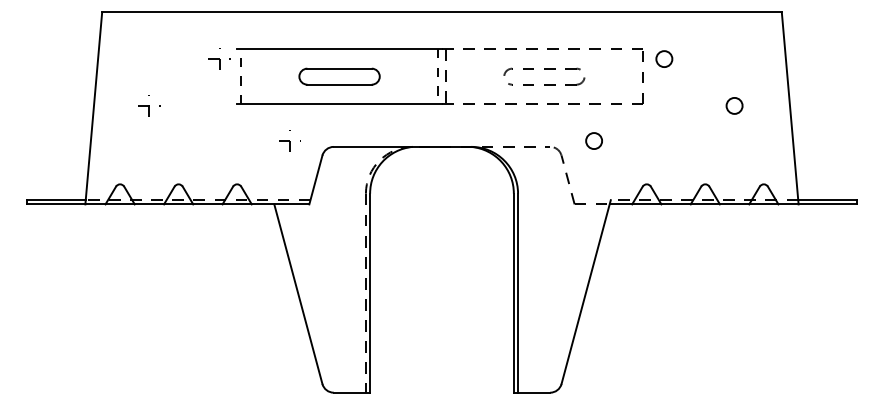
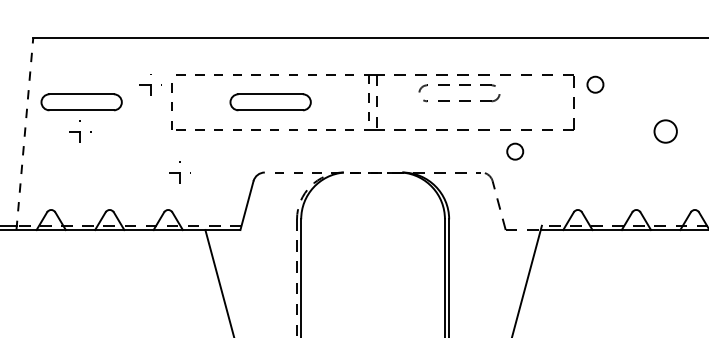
line: (339, 48) -> (270, 74), solid -> dashed
part: (544, 69) -> (459, 86), moved
part: (150, 76) -> (81, 102), added
line: (339, 104) -> (270, 130), solid -> dashed
circle: (734, 105) -> (665, 131), size x1.4
line: (93, 107) -> (24, 133), solid -> dashed
part: (289, 140) -> (179, 172), moved
circle: (593, 140) -> (514, 151), moved
line: (399, 146) -> (330, 172), solid -> dashed

